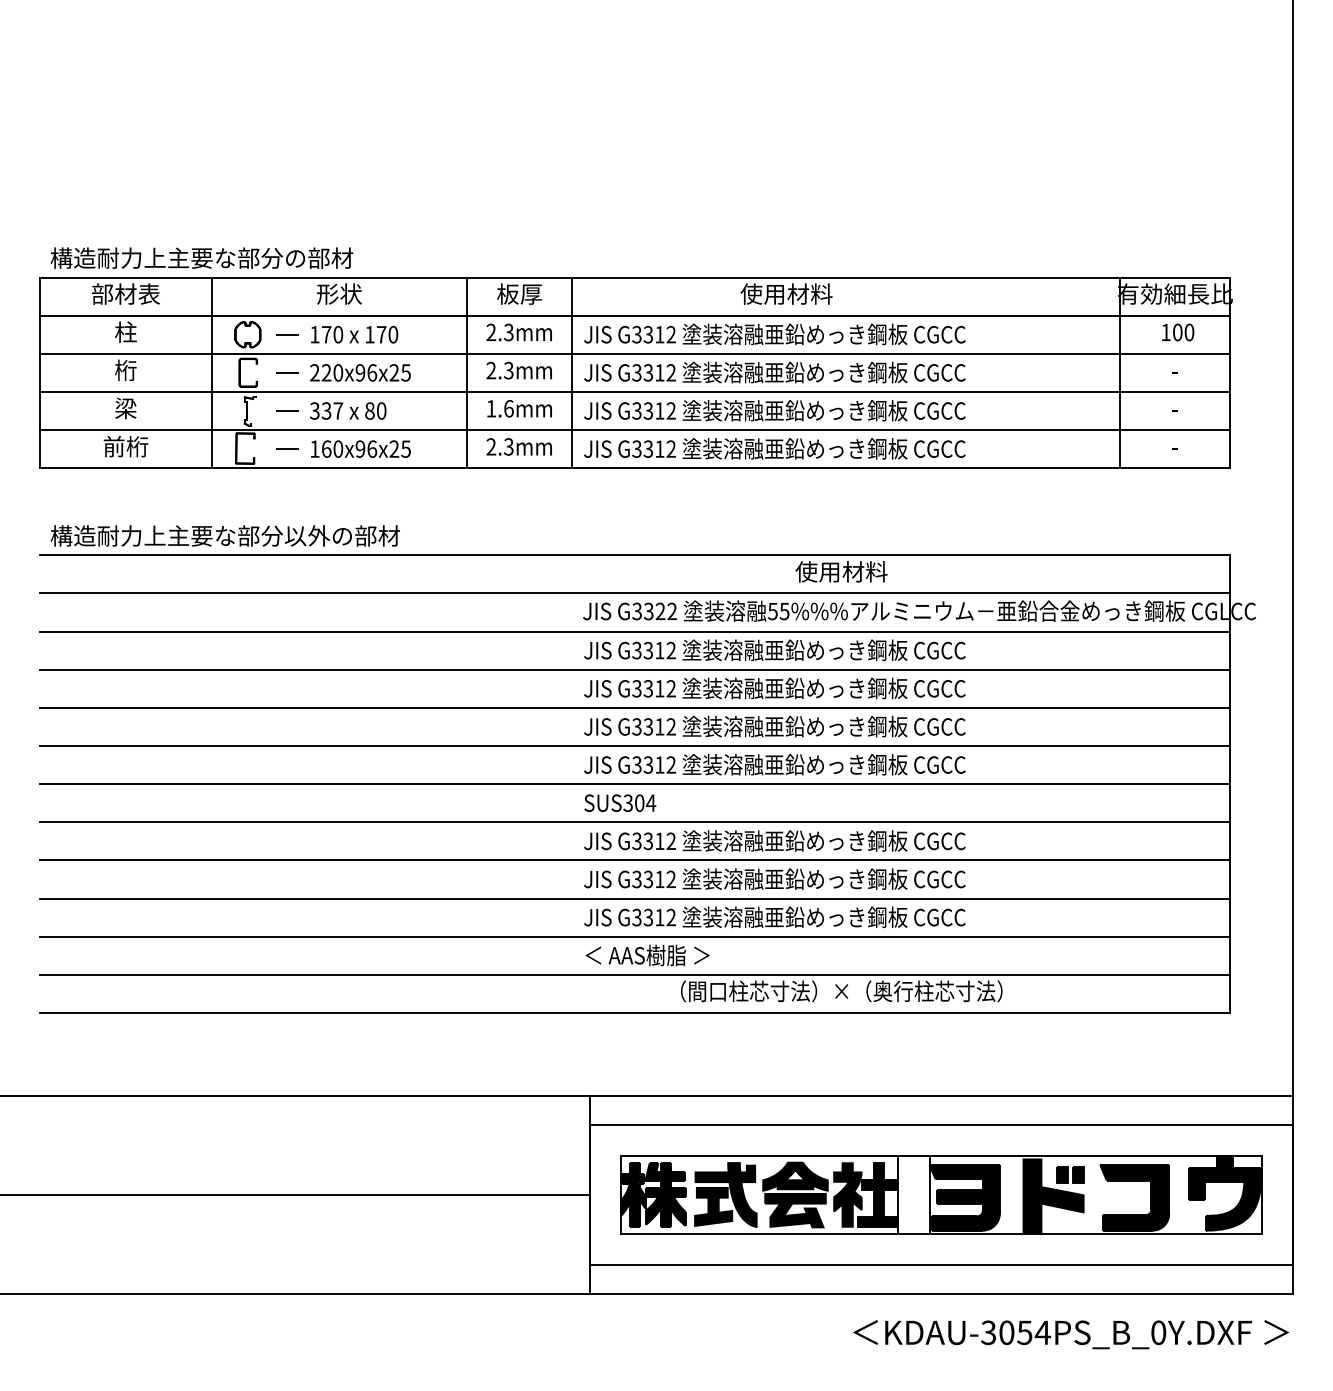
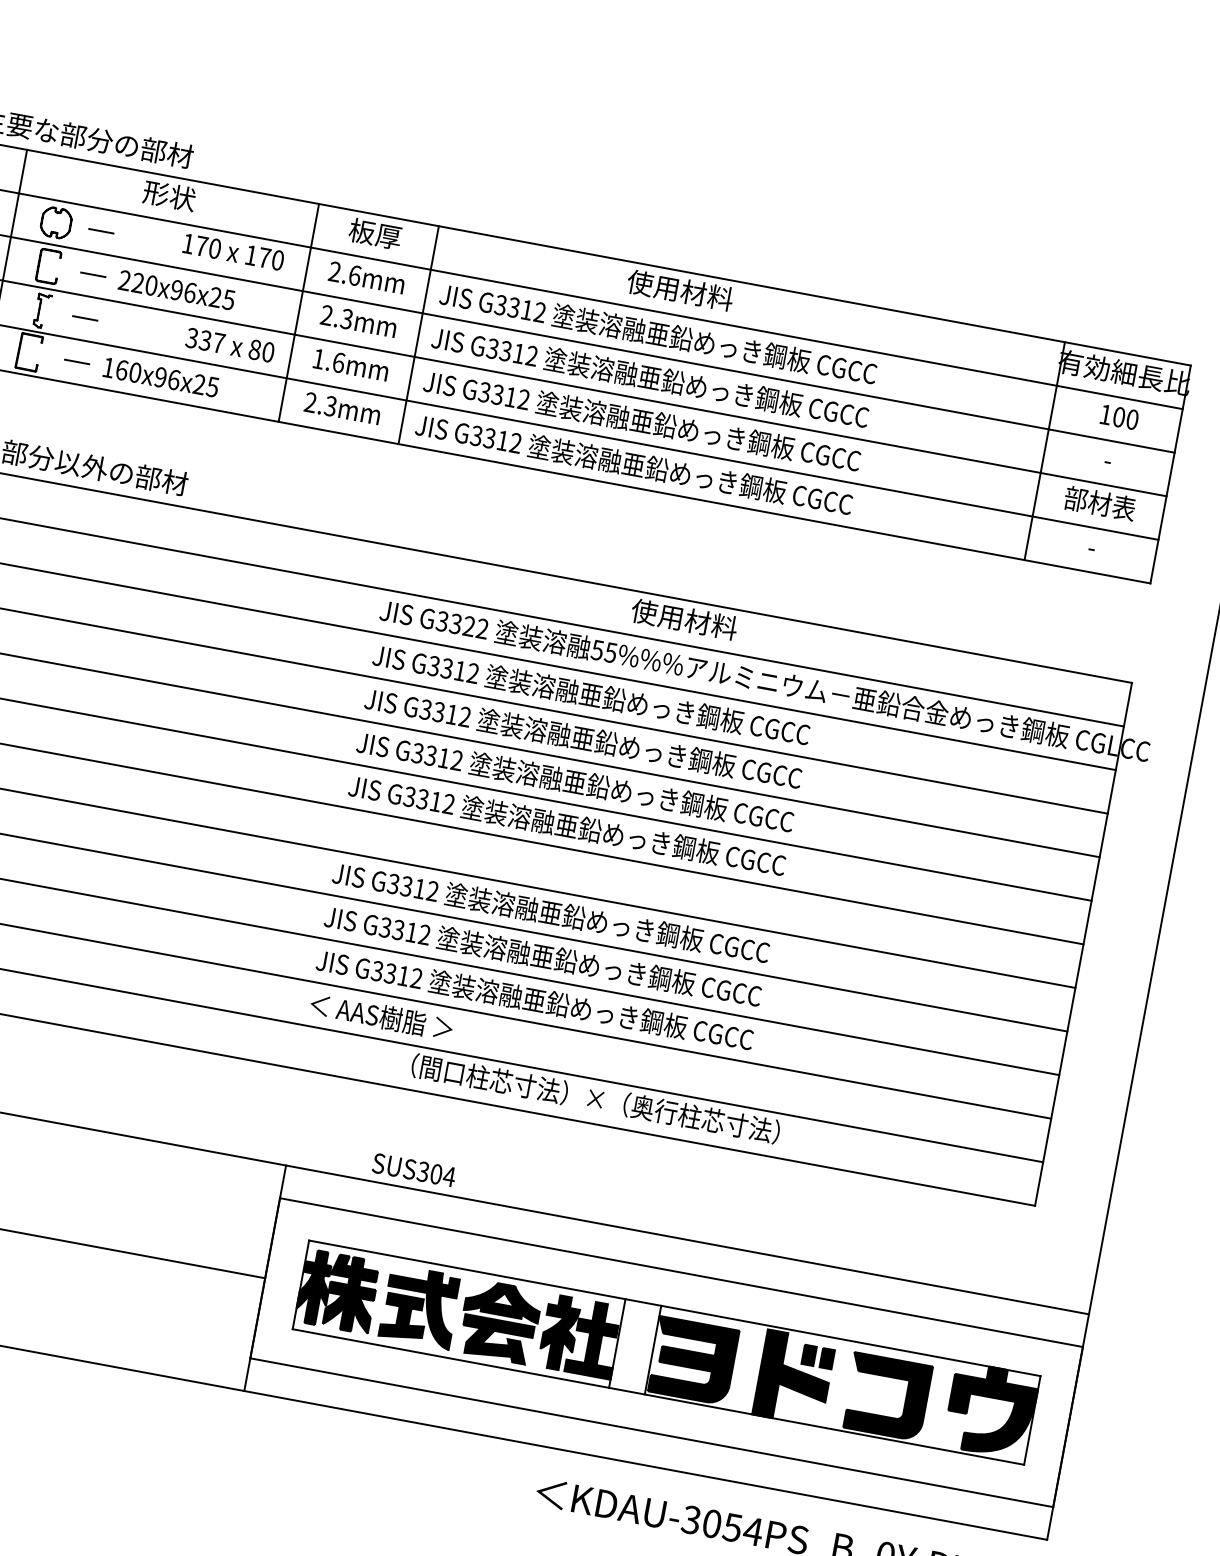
text: (508, 332) -> (354, 275), 2.3mm -> 2.6mm
text: (354, 334) -> (233, 251), moved
text: (1174, 408) -> (1099, 503), - -> 部材表
text: (348, 410) -> (230, 344), moved
text: (620, 802) -> (414, 1169), moved

